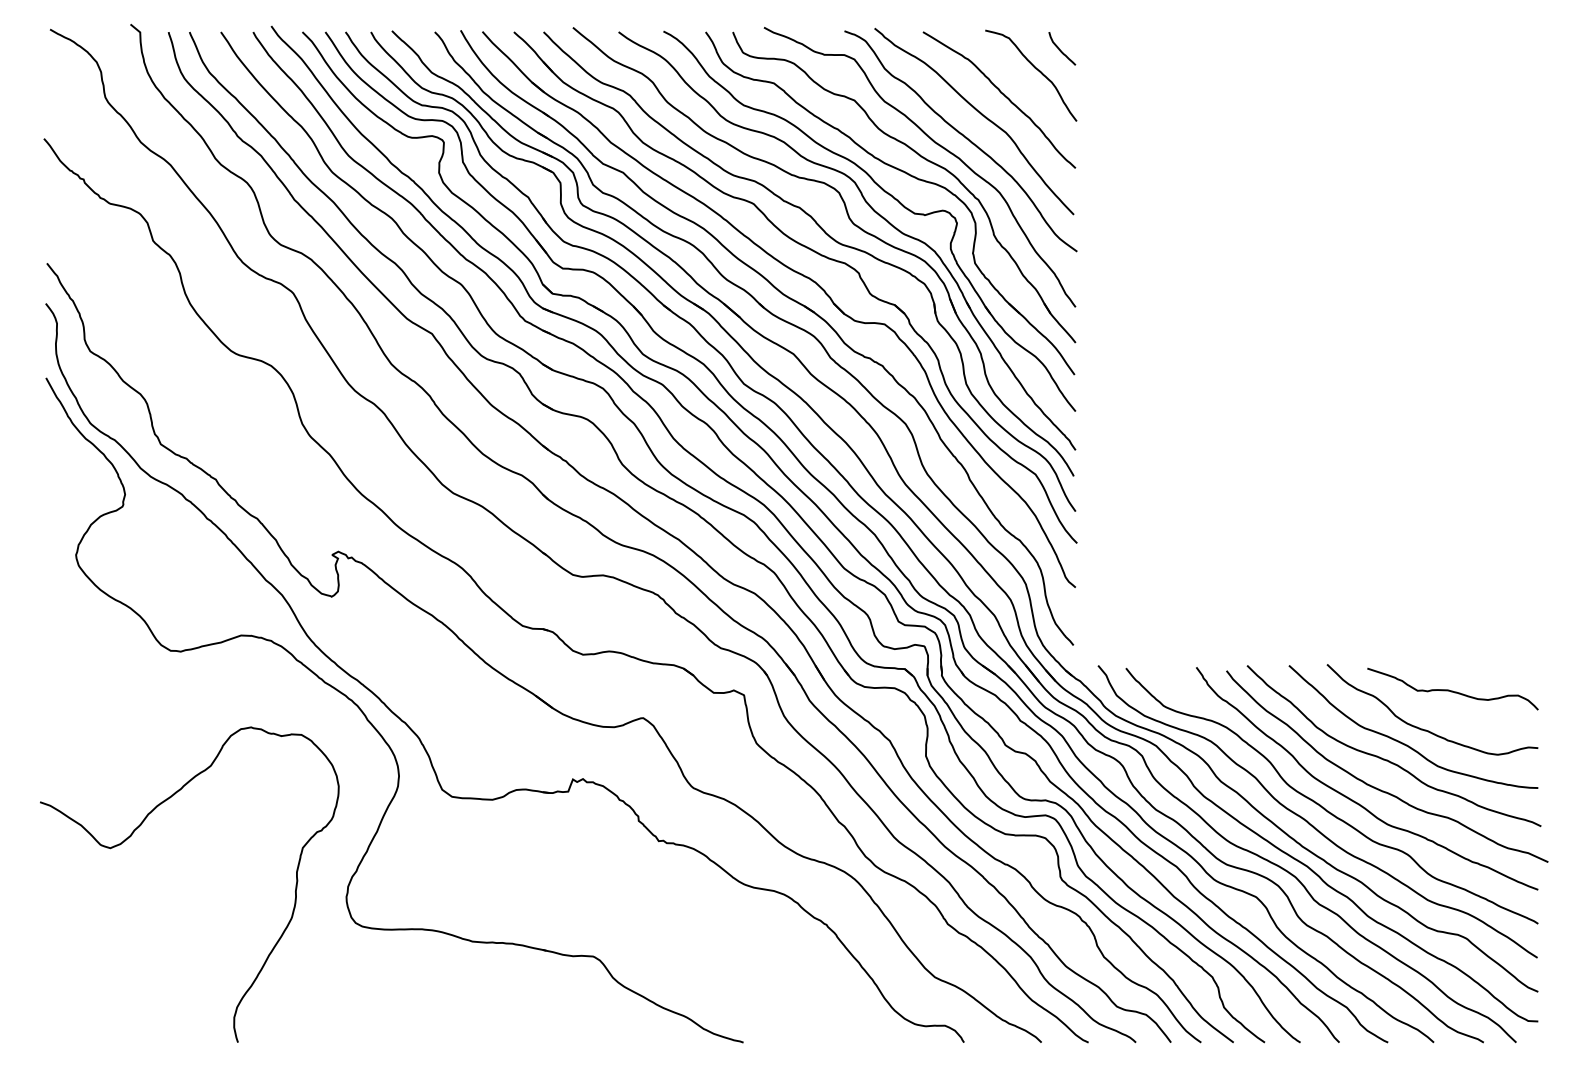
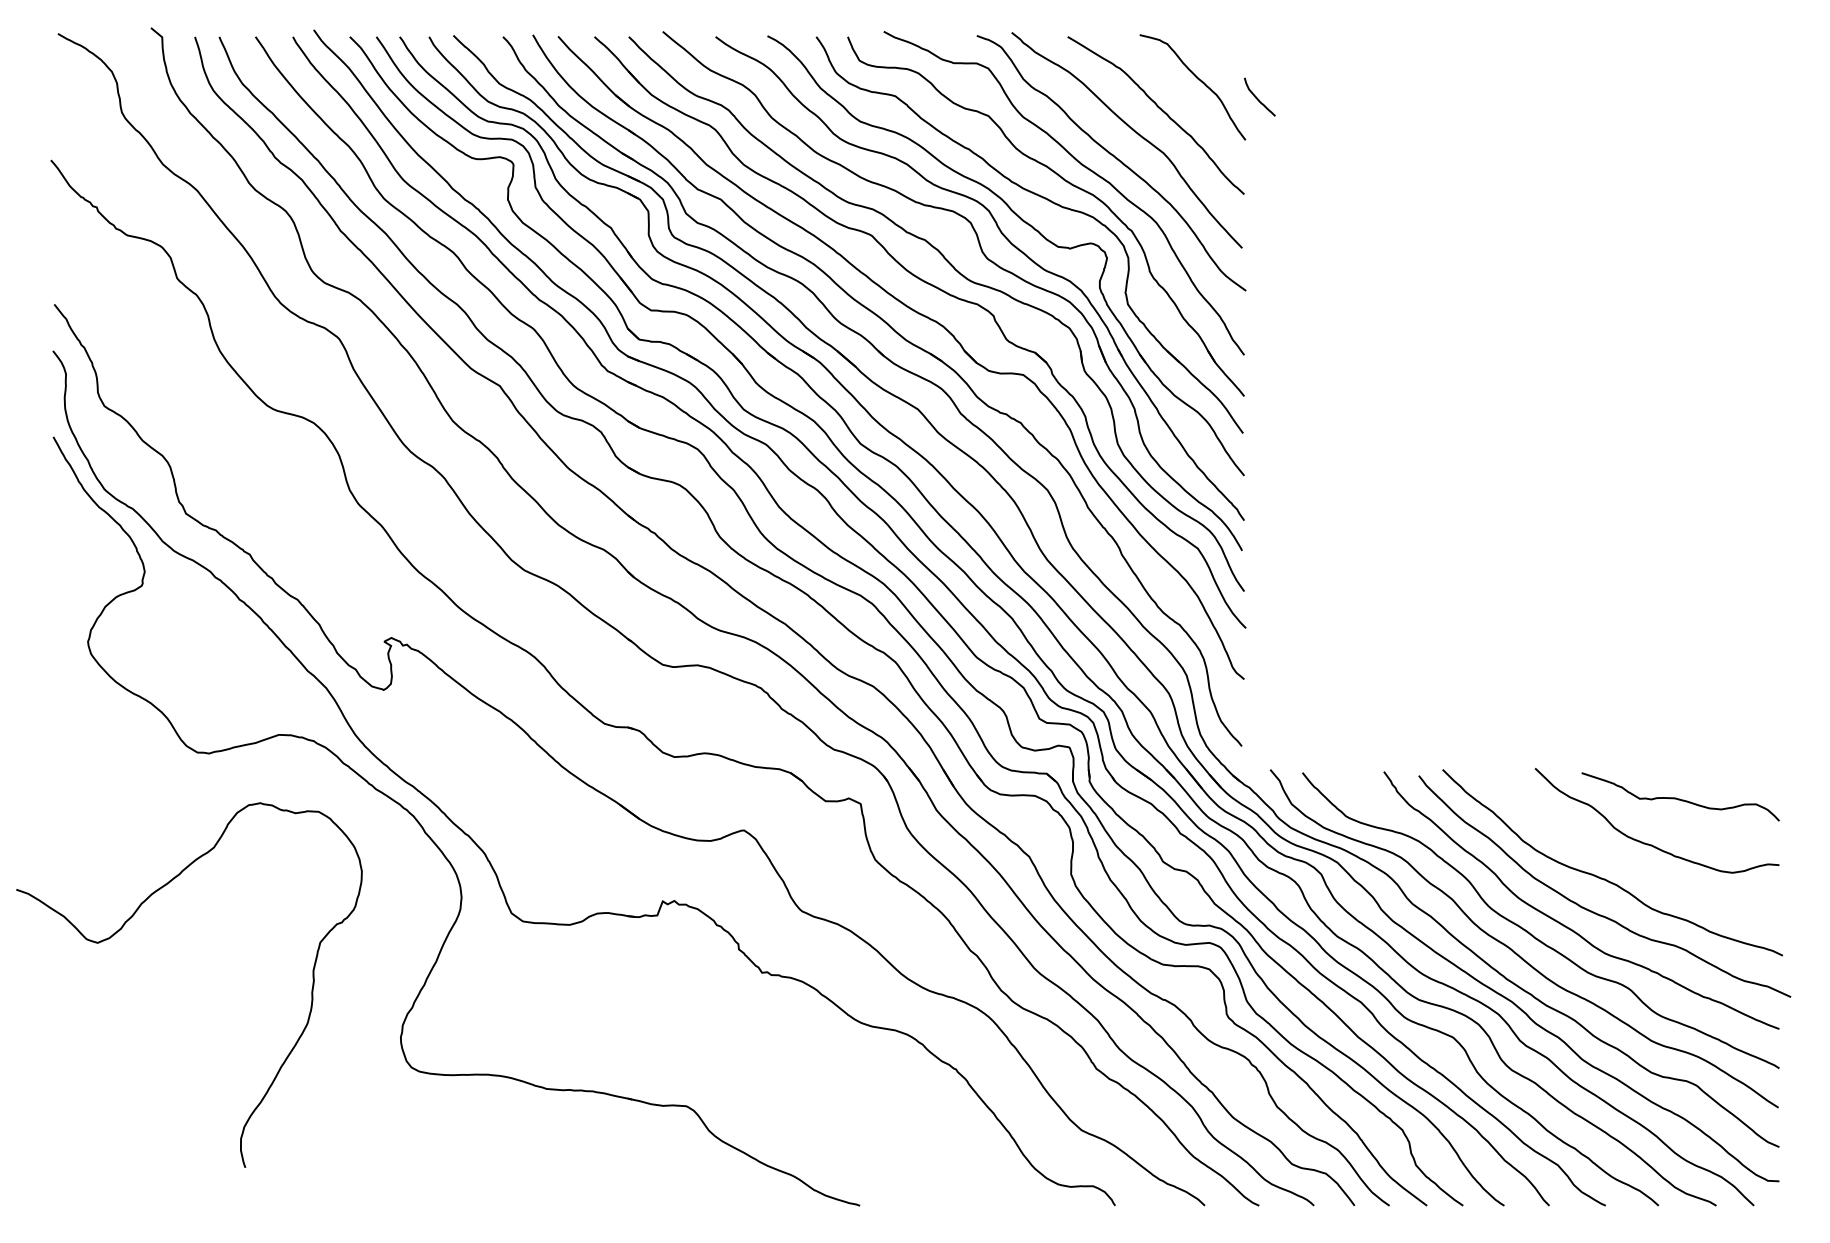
curve: (1060, 49) -> (1257, 97), moved
curve: (1404, 743) -> (1624, 859), removed
curve: (132, 834) -> (123, 927), moved

